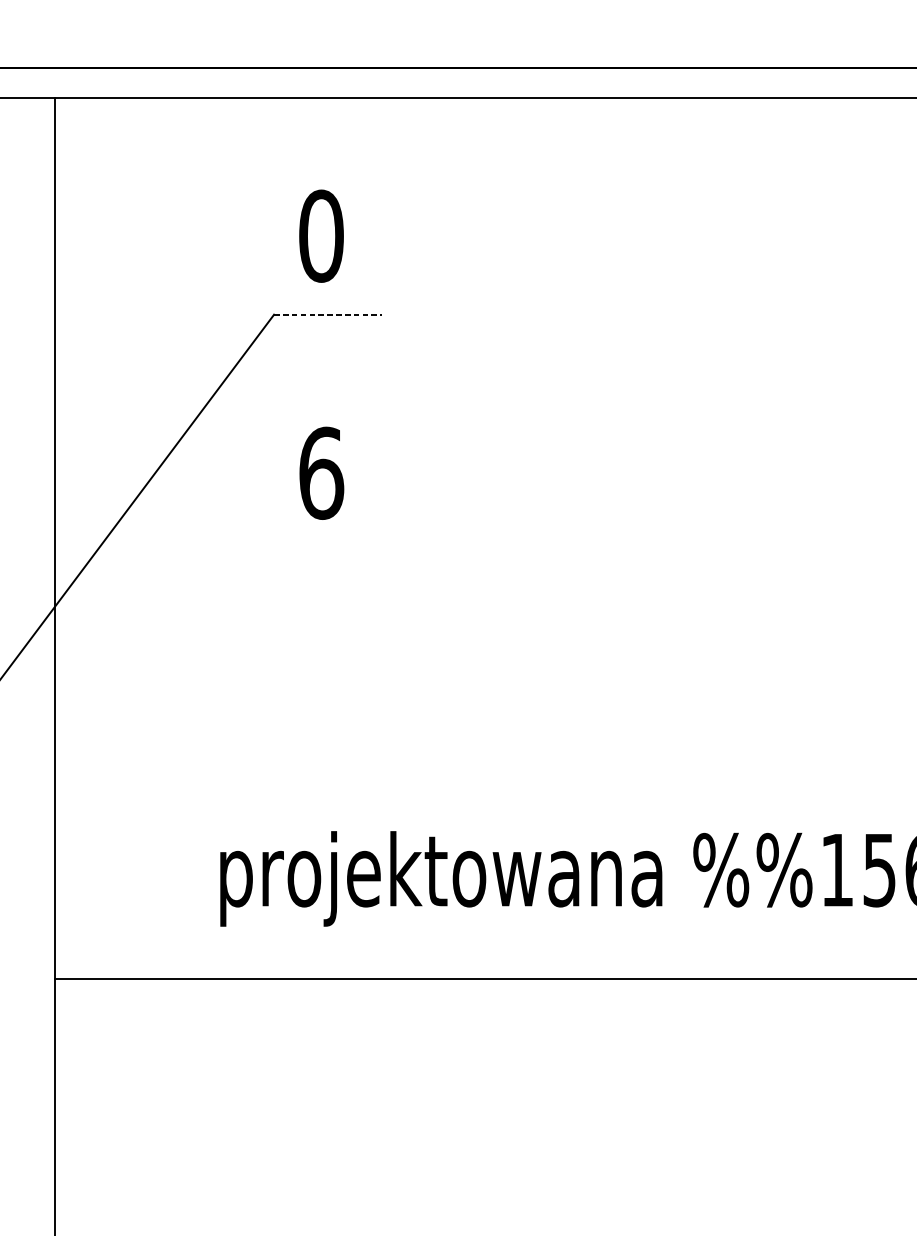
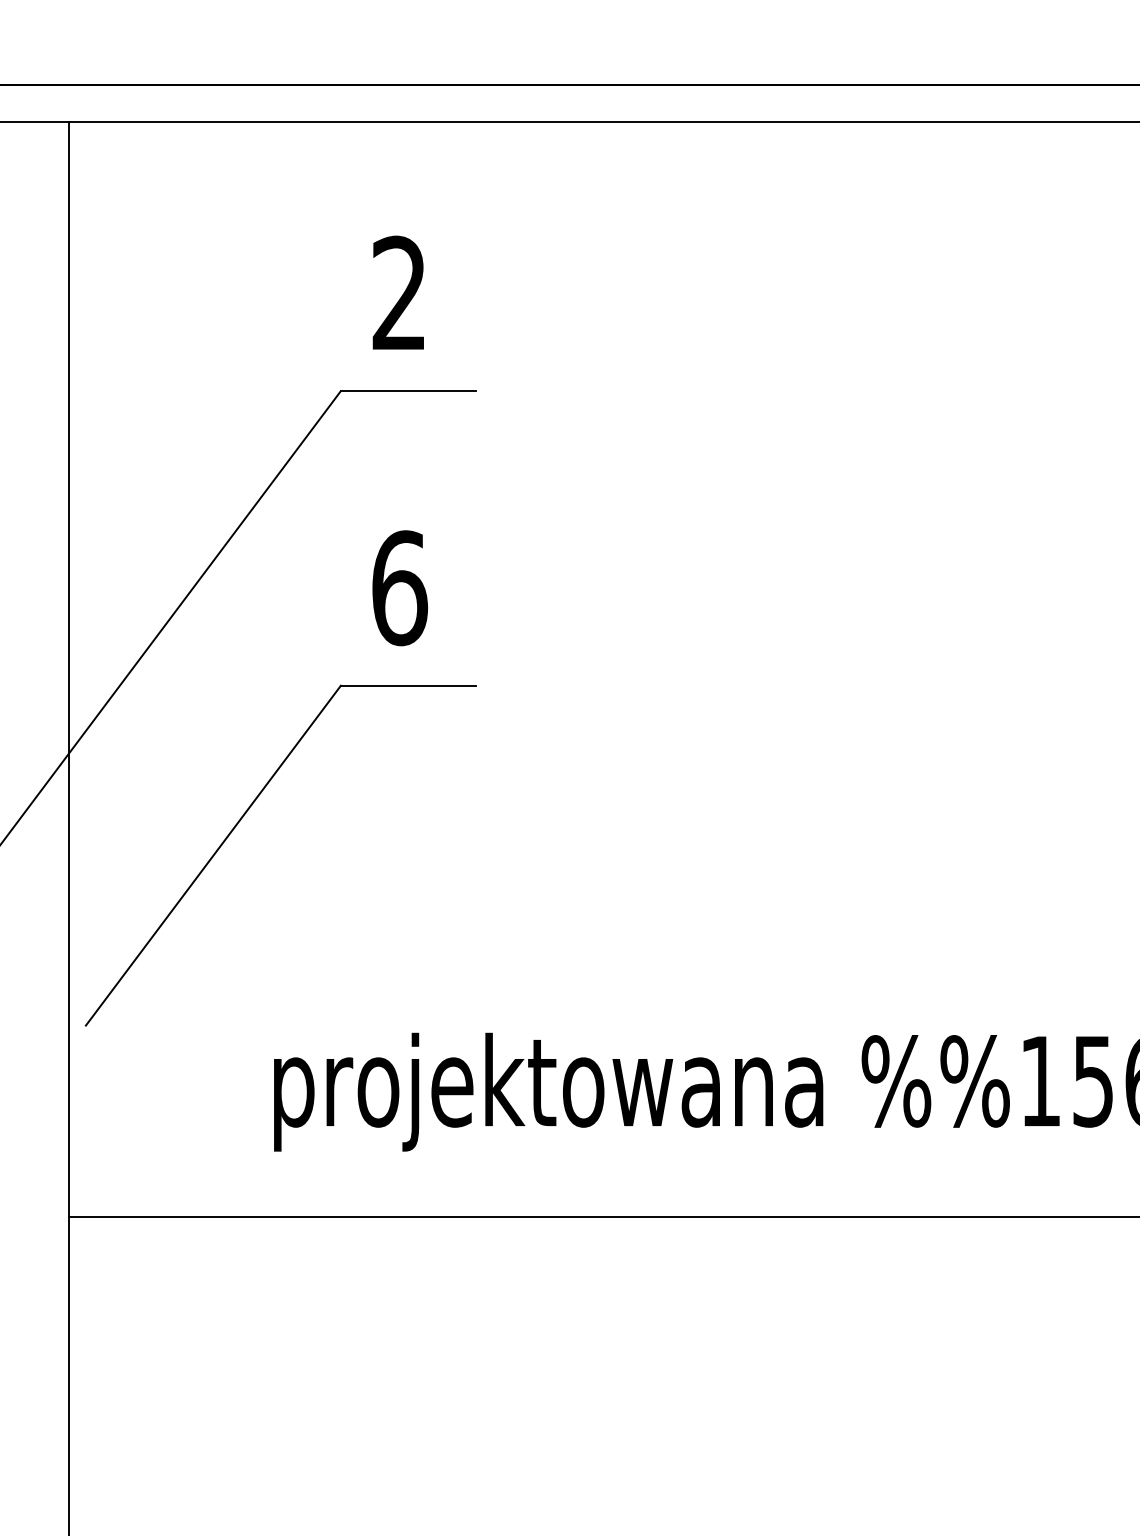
text: (321, 236) -> (399, 293), 0 -> 2
line: (328, 314) -> (408, 391), dashed -> solid
part: (190, 664) -> (237, 825), added

